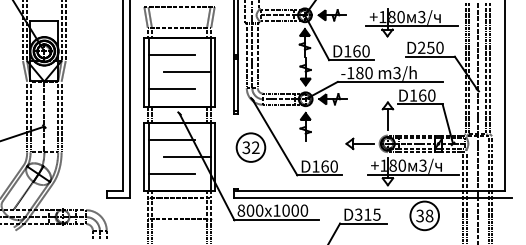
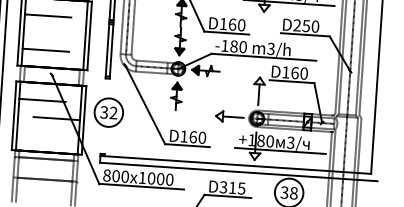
line: (187, 72) -> (62, 34), removed
part: (250, 147) -> (108, 112), moved
line: (171, 174) -> (39, 134), removed

